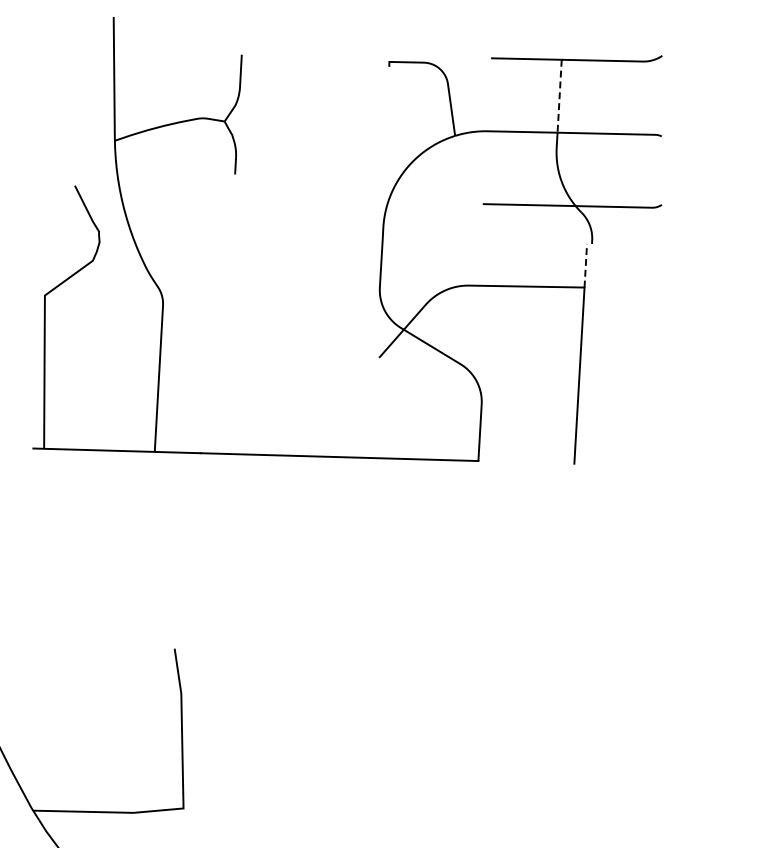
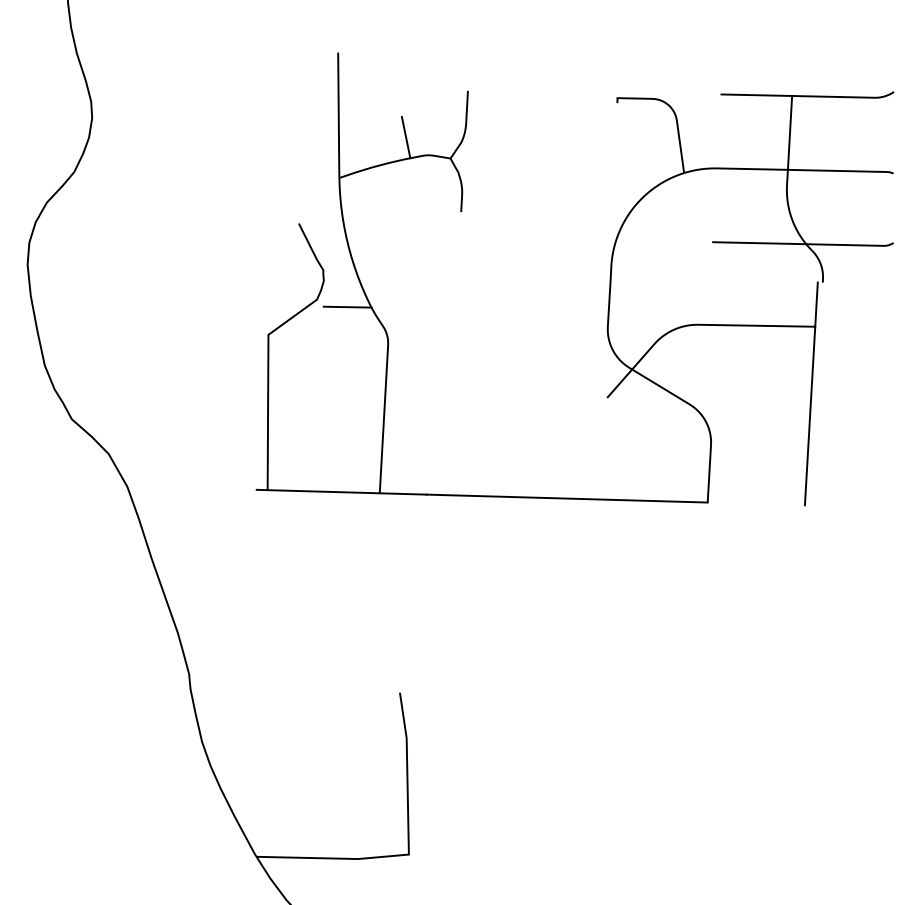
line: (560, 95) -> (790, 132), dashed -> solid
line: (180, 100) -> (405, 137), added
line: (585, 265) -> (816, 304), dashed -> solid
line: (122, 267) -> (347, 306), added

